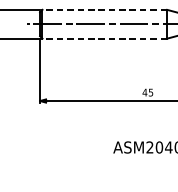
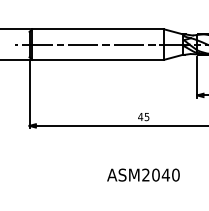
line: (104, 10) -> (97, 29), dashed -> solid
line: (104, 38) -> (97, 59), dashed -> solid

